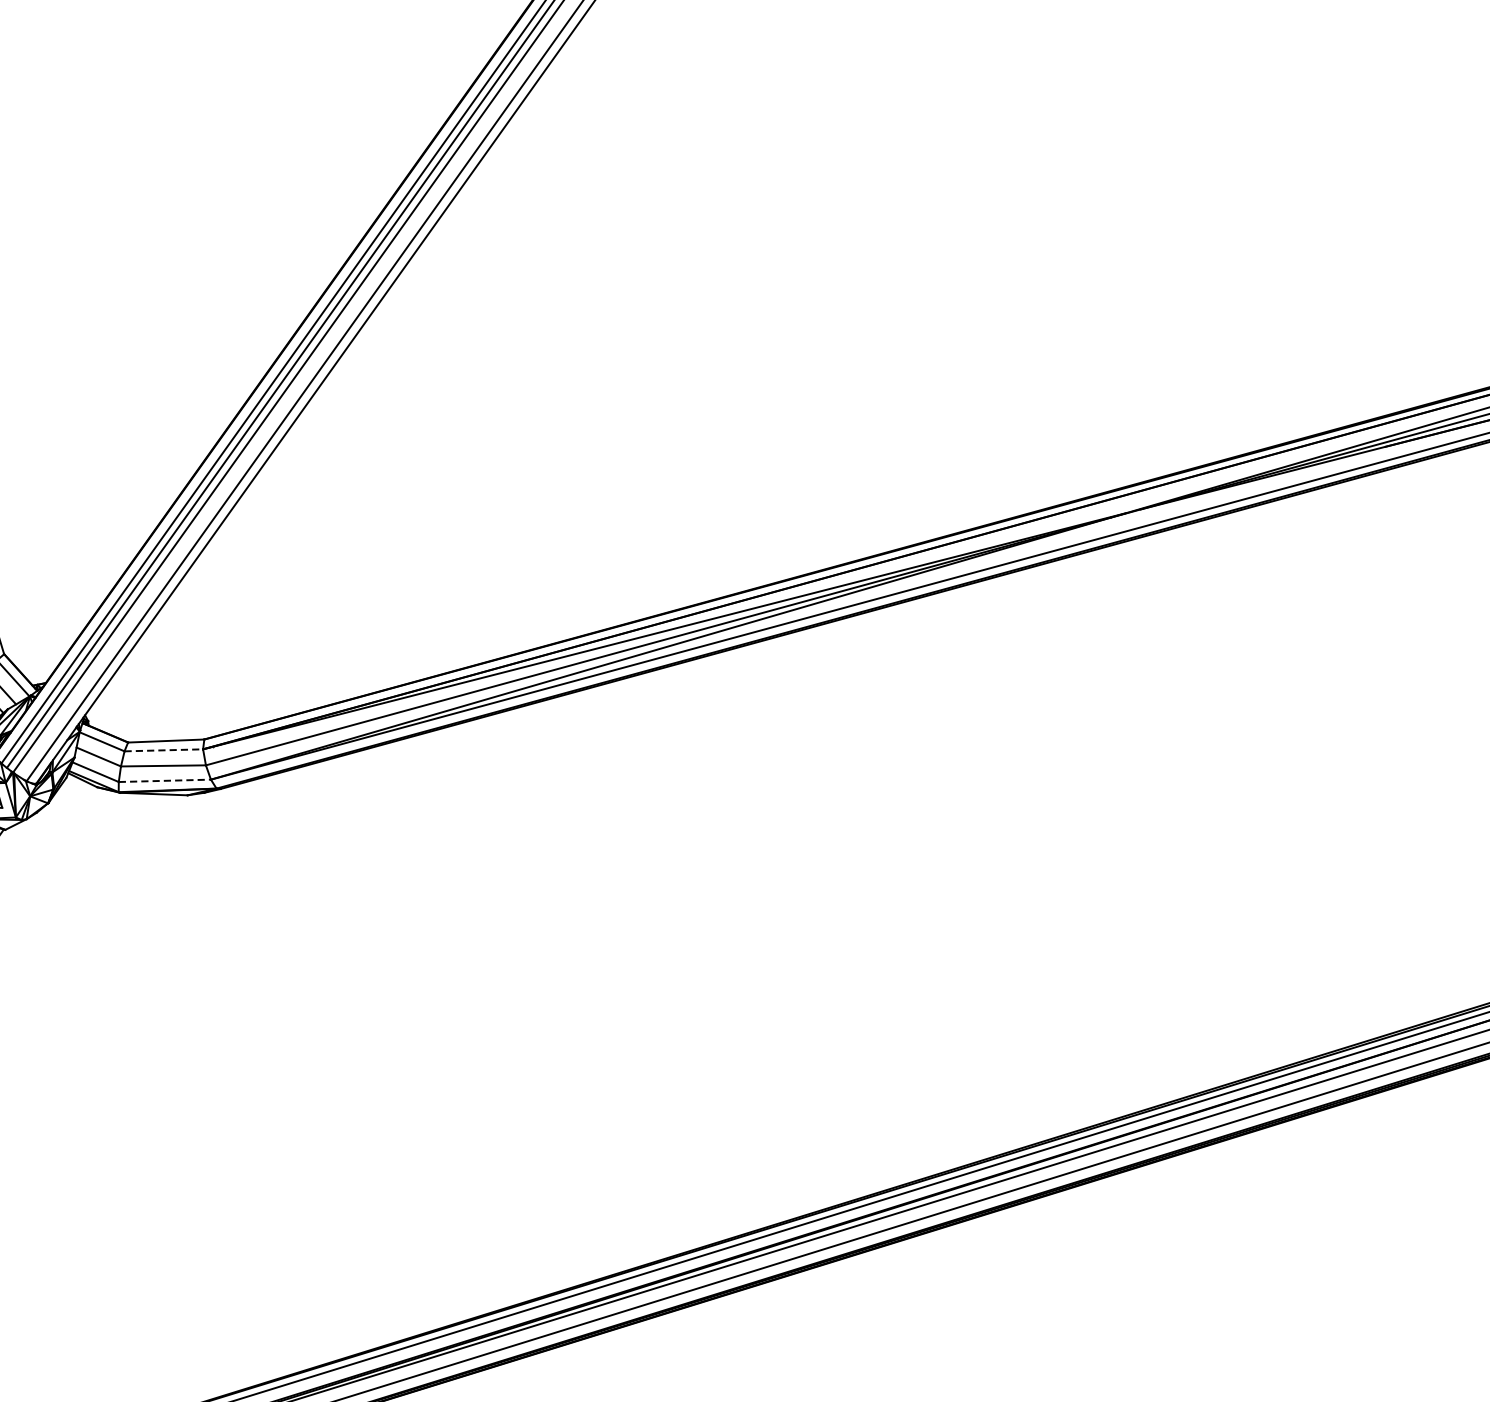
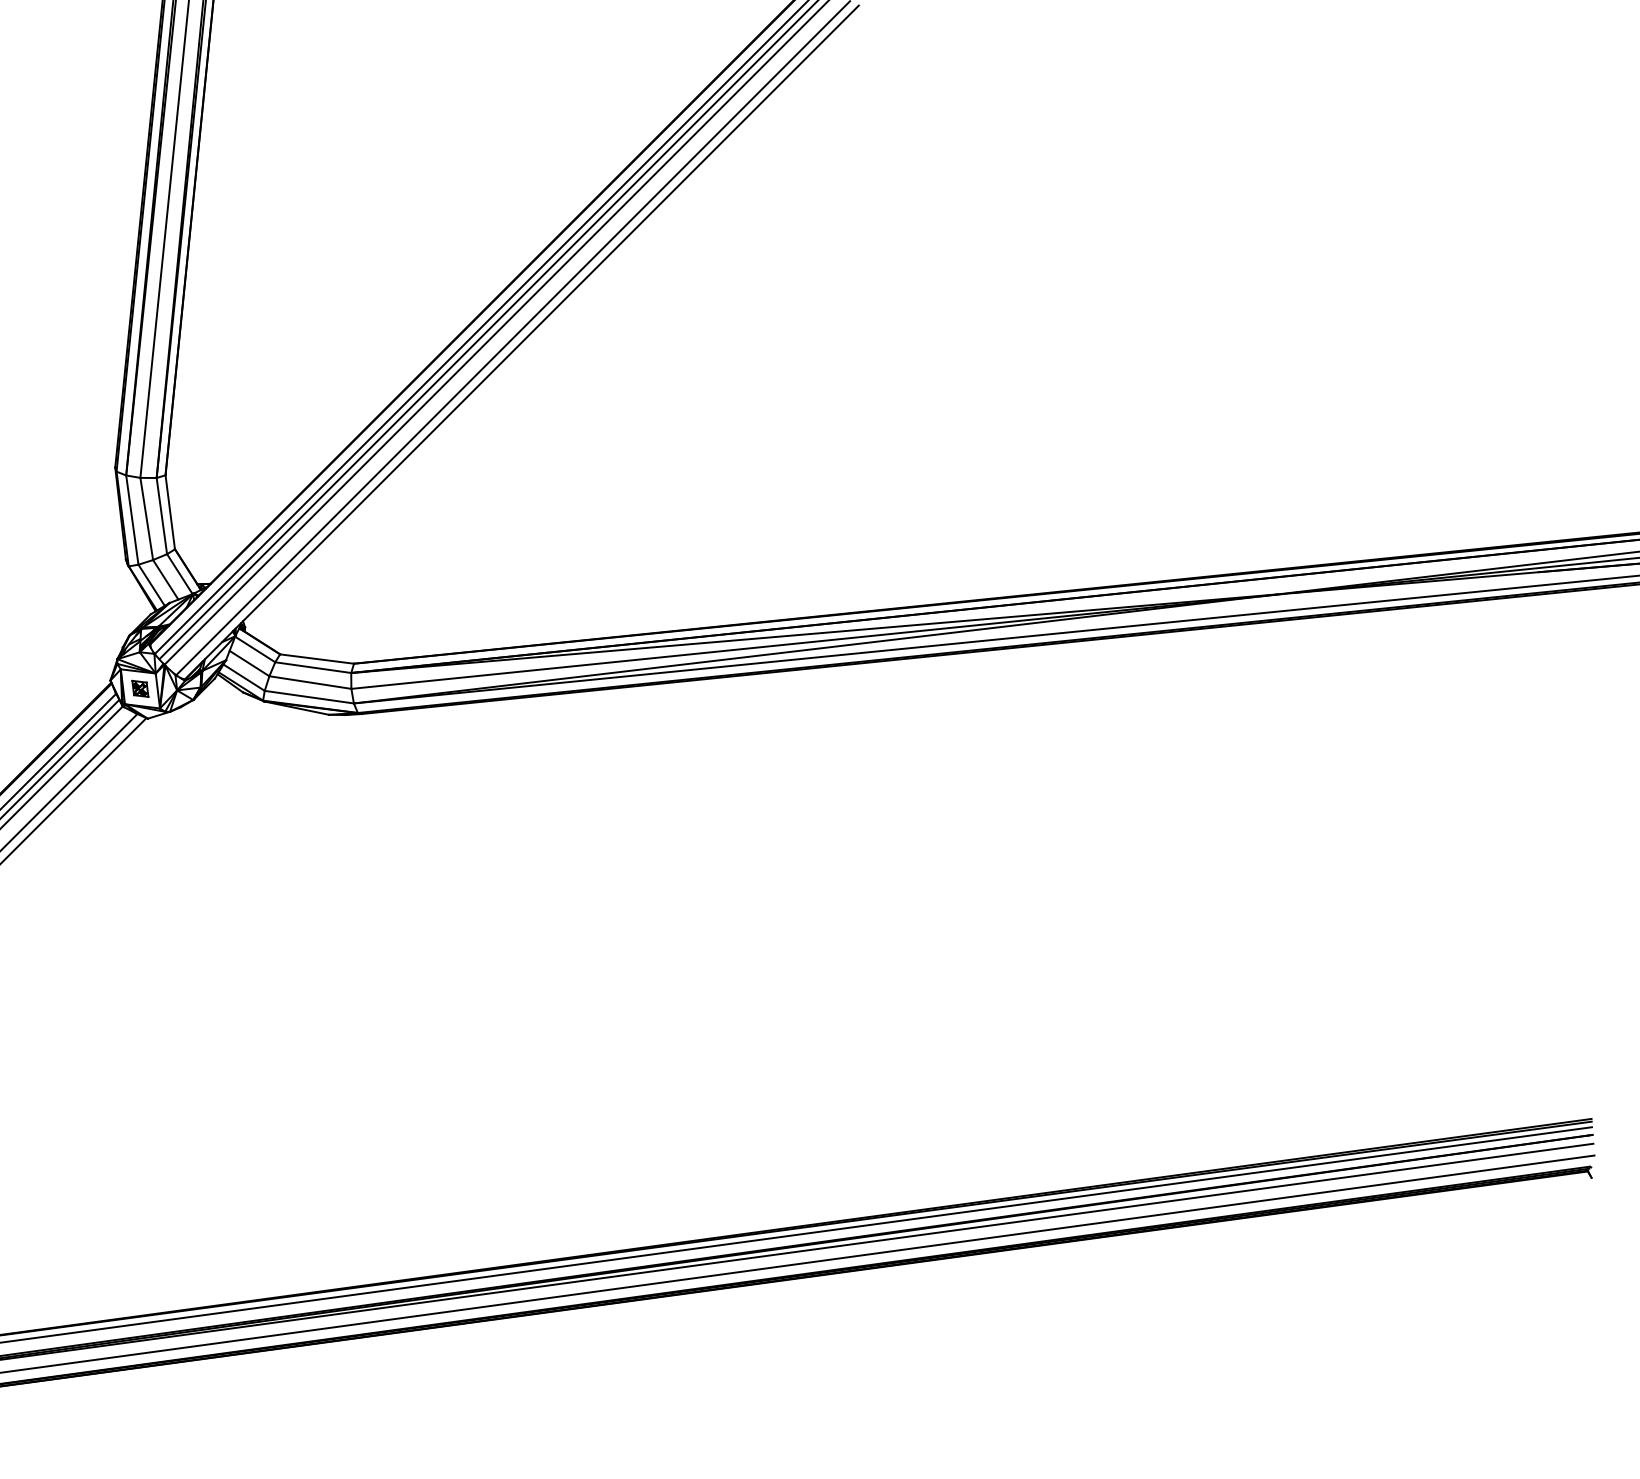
line: (164, 750) -> (313, 667), dashed -> solid
line: (165, 781) -> (309, 697), dashed -> solid

